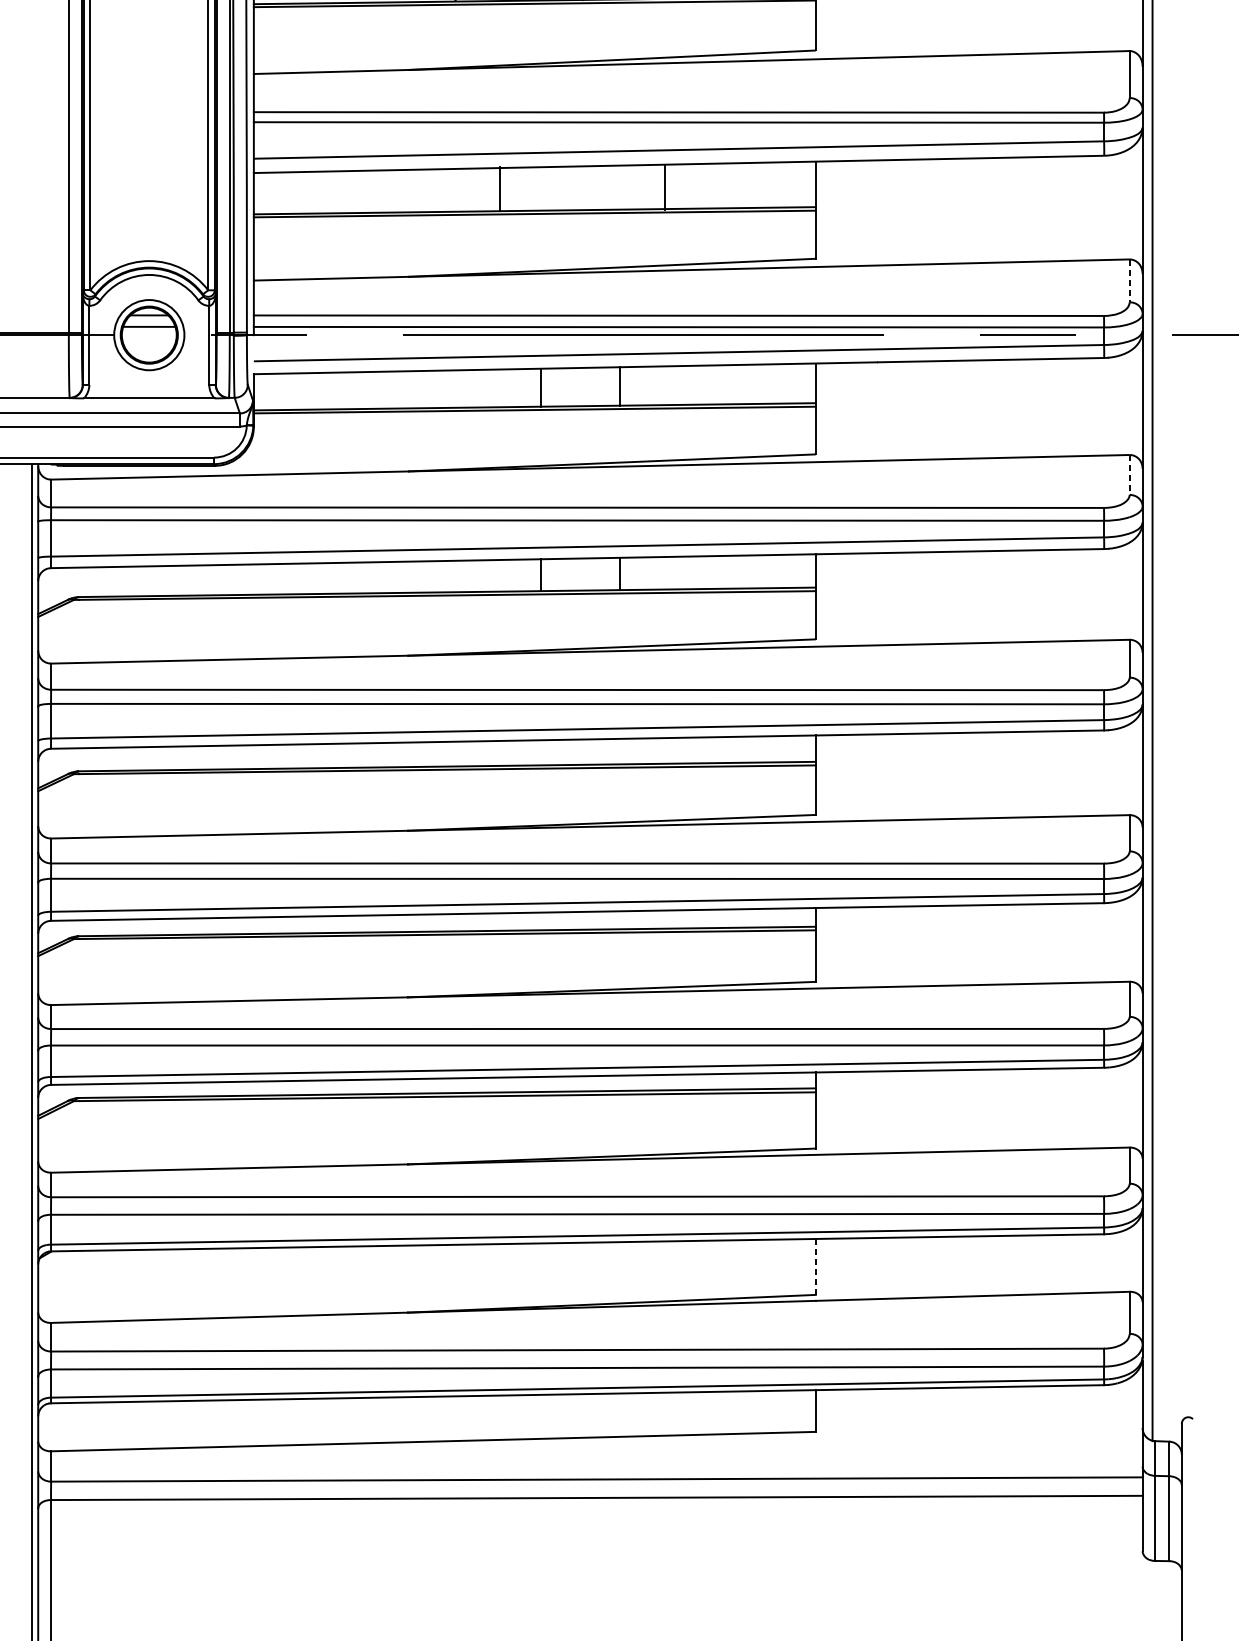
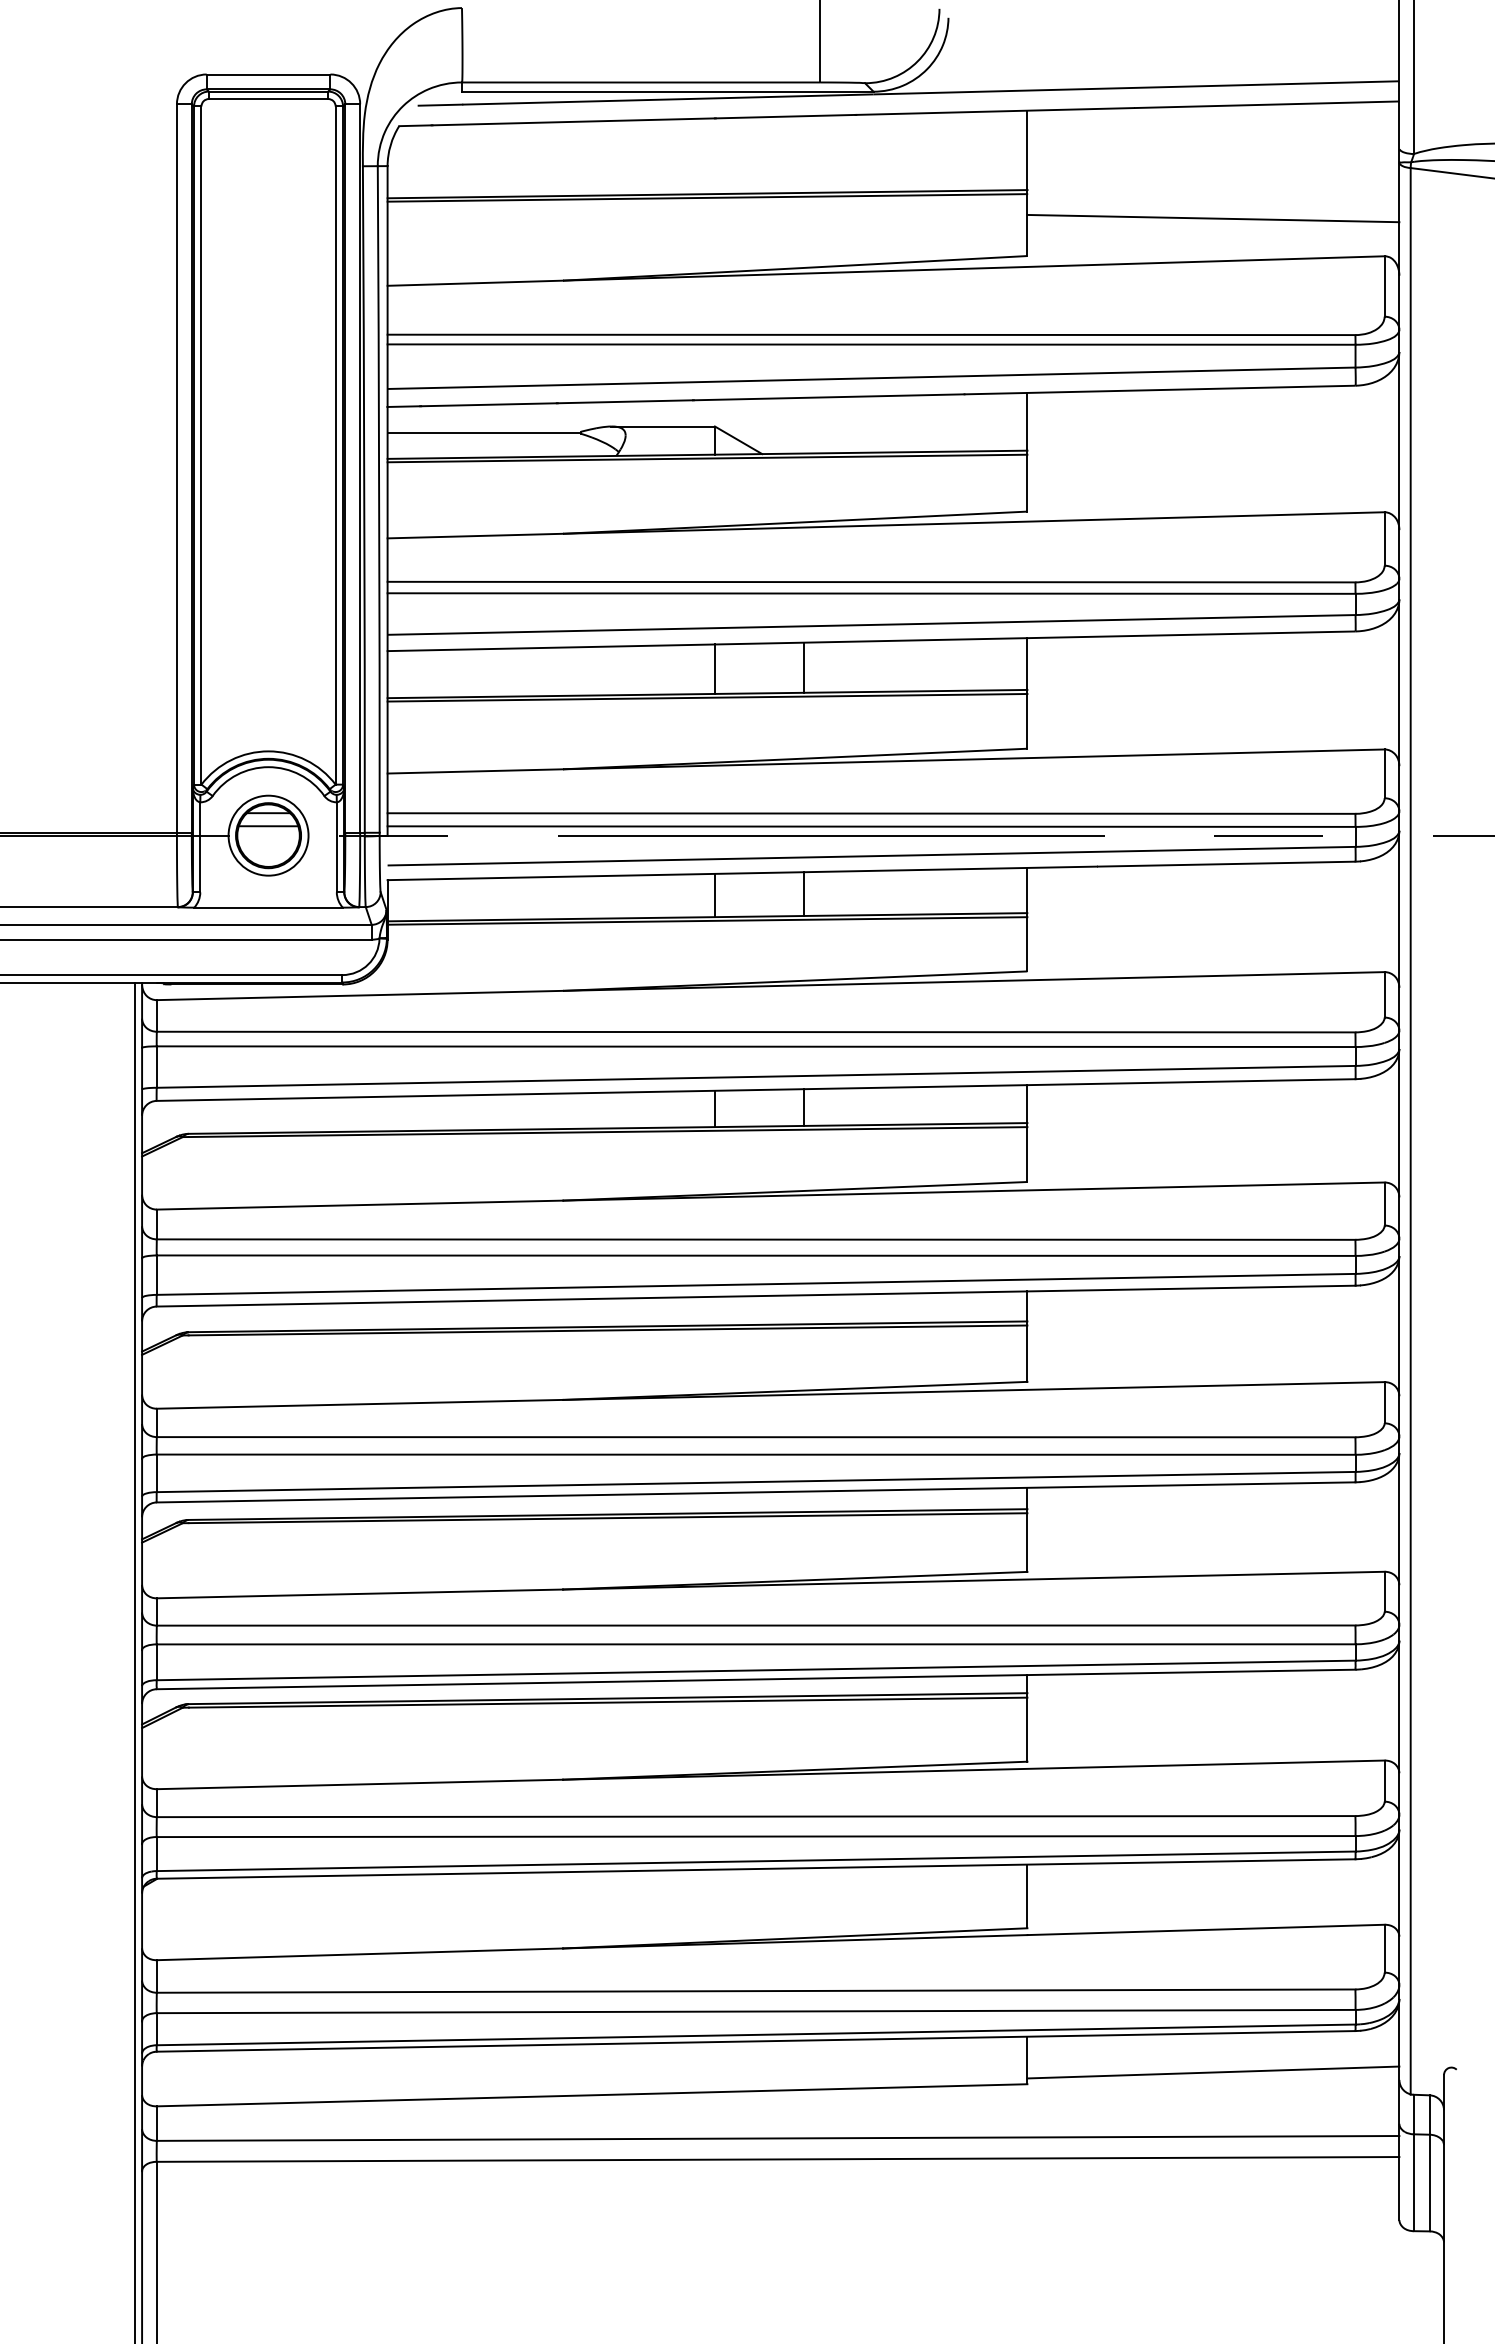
line: (664, 187) -> (804, 667), moved
line: (499, 188) -> (714, 668), moved
line: (1129, 281) -> (1384, 774), dashed -> solid
line: (1129, 474) -> (1384, 994), dashed -> solid
line: (815, 1266) -> (1027, 1896), dashed -> solid
line: (979, 1421) -> (1213, 2072), added

